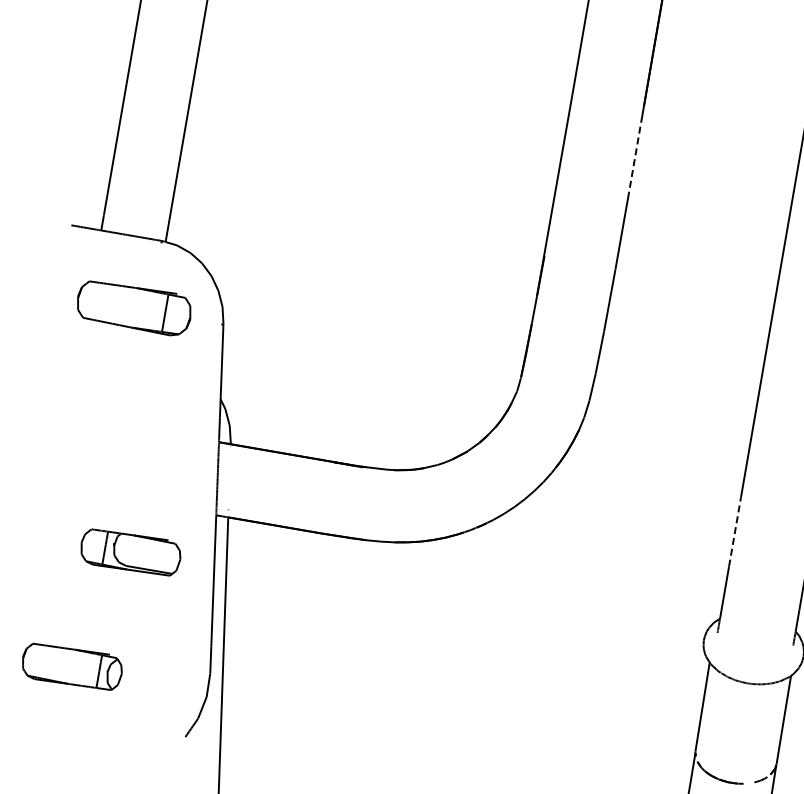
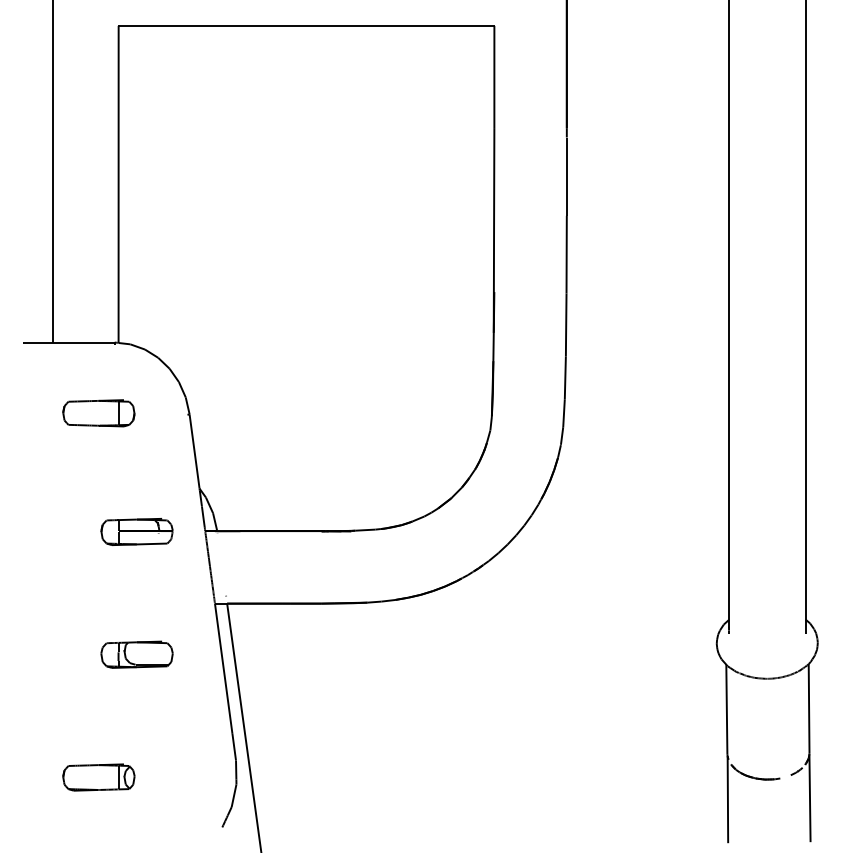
line: (635, 155) -> (566, 177), dashed -> solid
part: (133, 308) -> (98, 413), size x0.62
part: (151, 430) -> (136, 531), added
line: (735, 531) -> (729, 531), dashed -> solid
part: (130, 552) -> (136, 654), size x0.71
part: (71, 666) -> (98, 777), size x0.71

